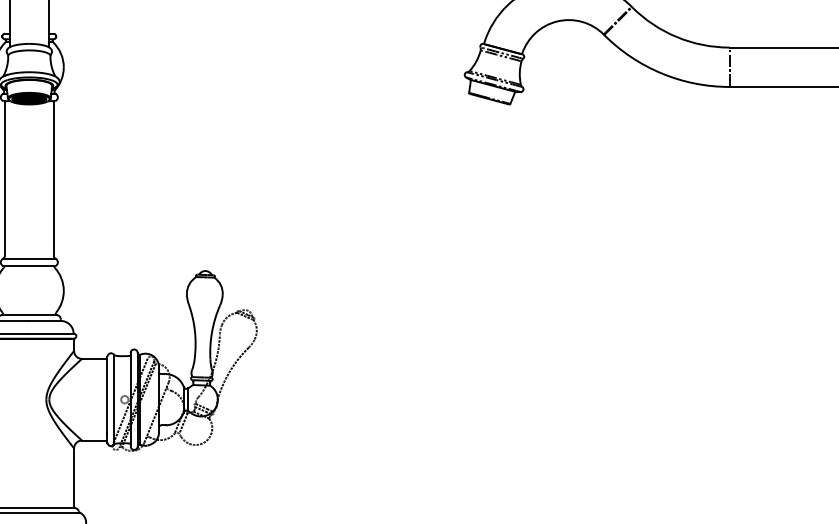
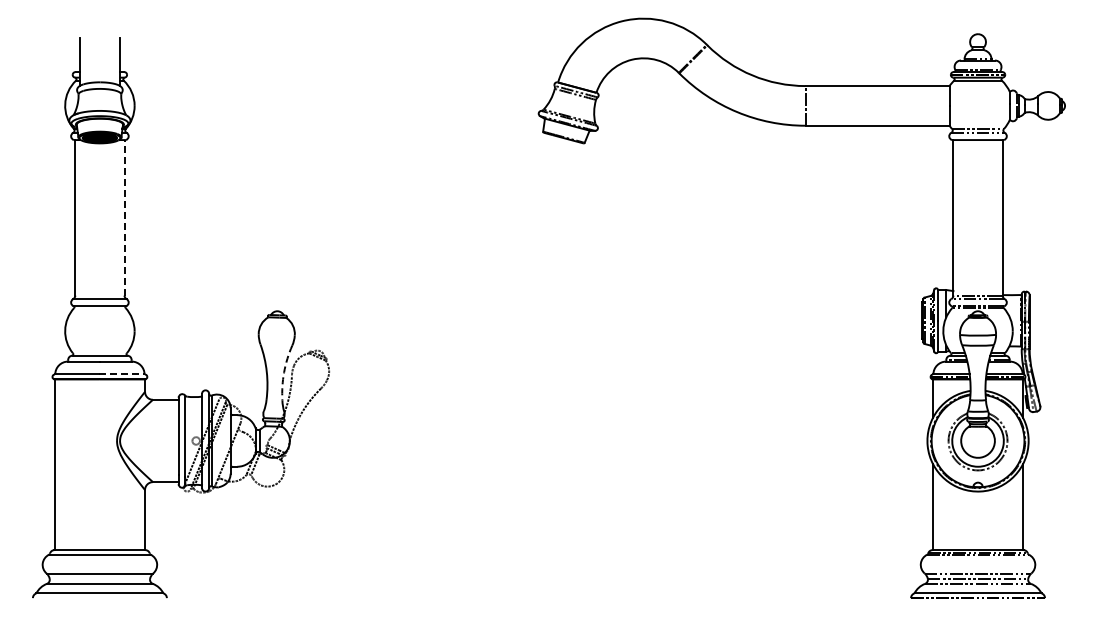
line: (53, 178) -> (124, 217), solid -> dashed
arc: (212, 331) -> (284, 372), solid -> dashed
line: (51, 333) -> (122, 374), solid -> dashed

